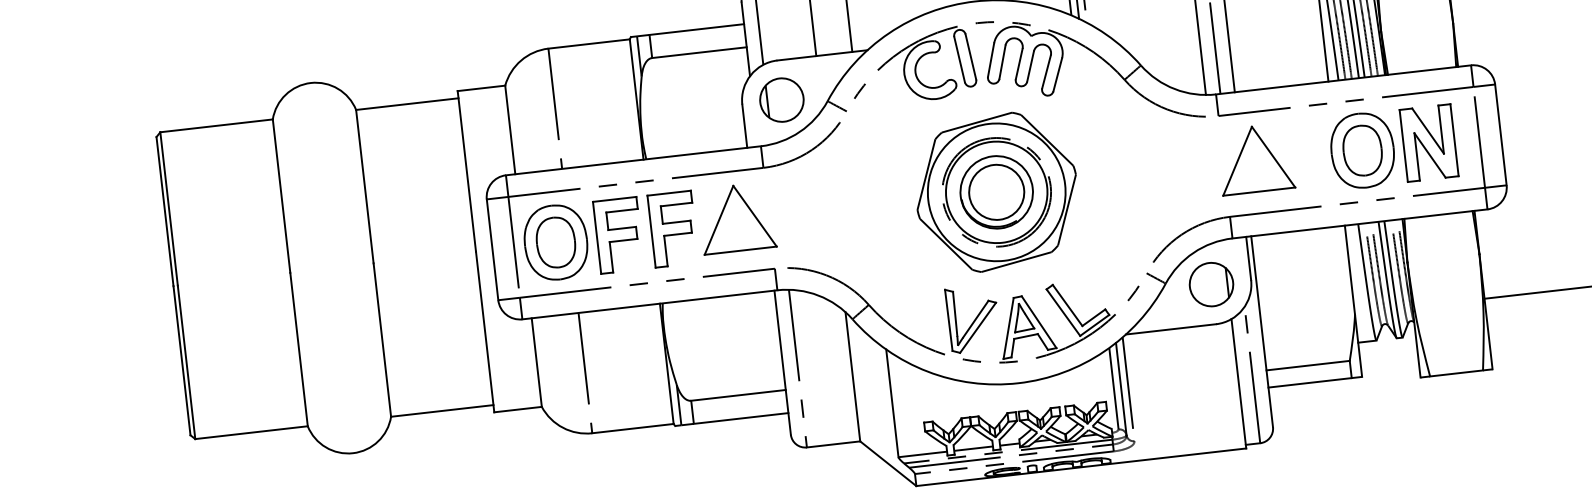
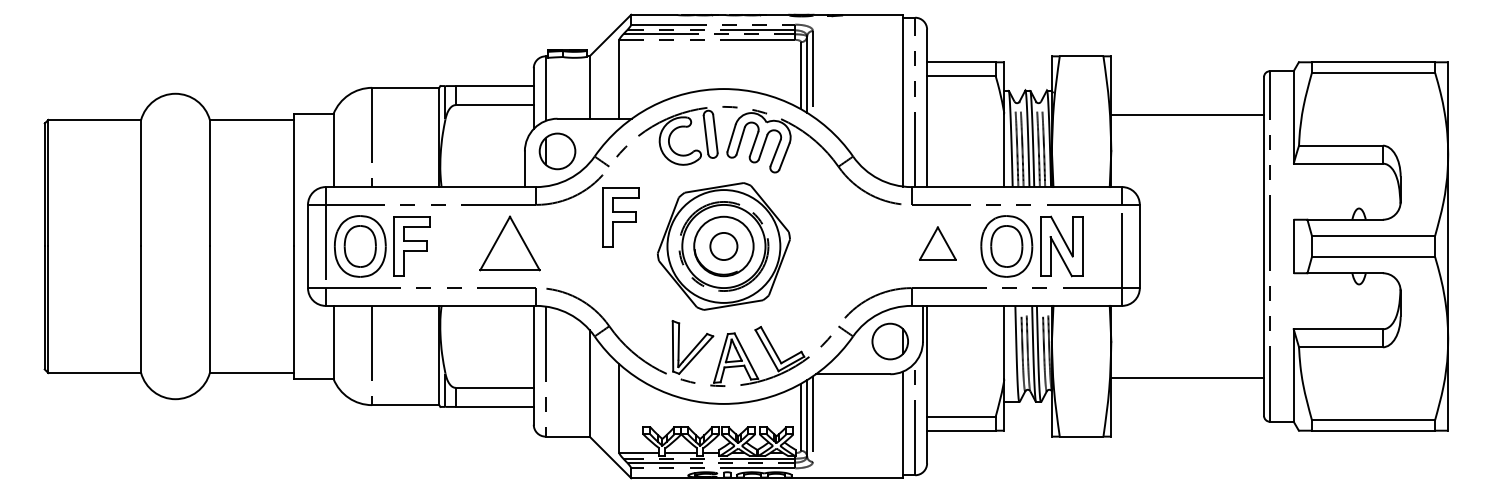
part: (1392, 147) -> (1031, 246), moved
part: (1255, 159) -> (937, 243), size x0.6
circle: (996, 192) -> (723, 246), size x0.6
part: (672, 229) -> (620, 217), moved

